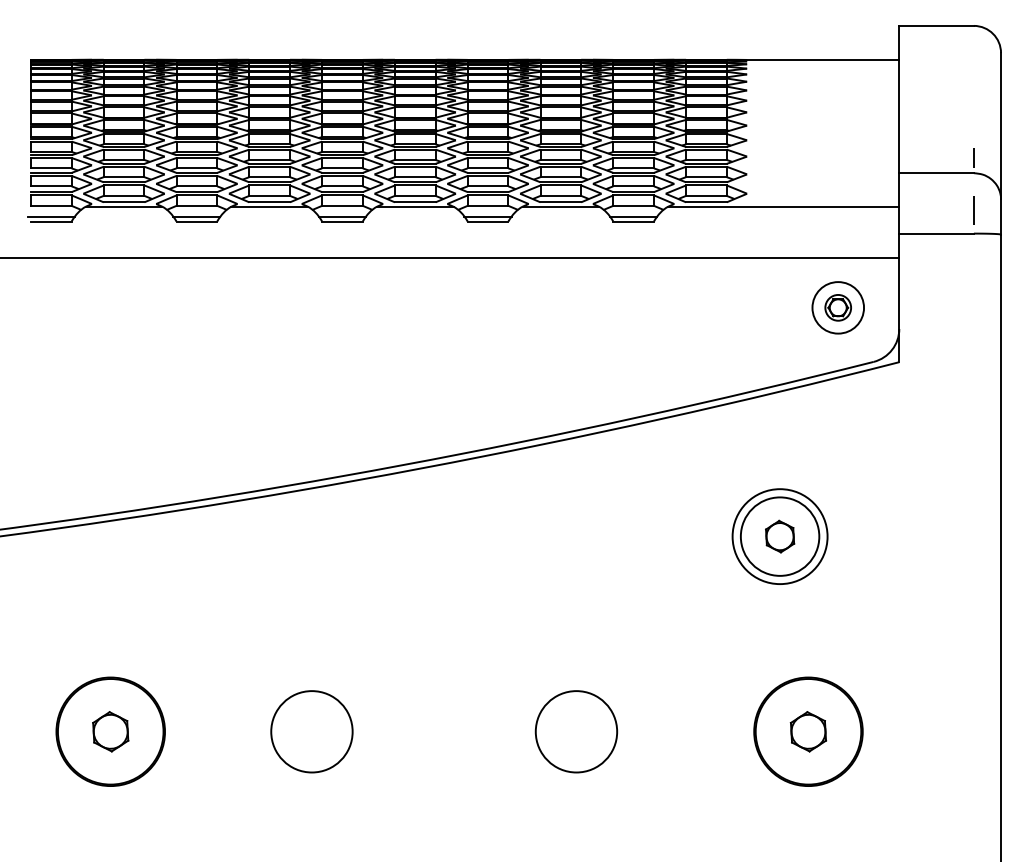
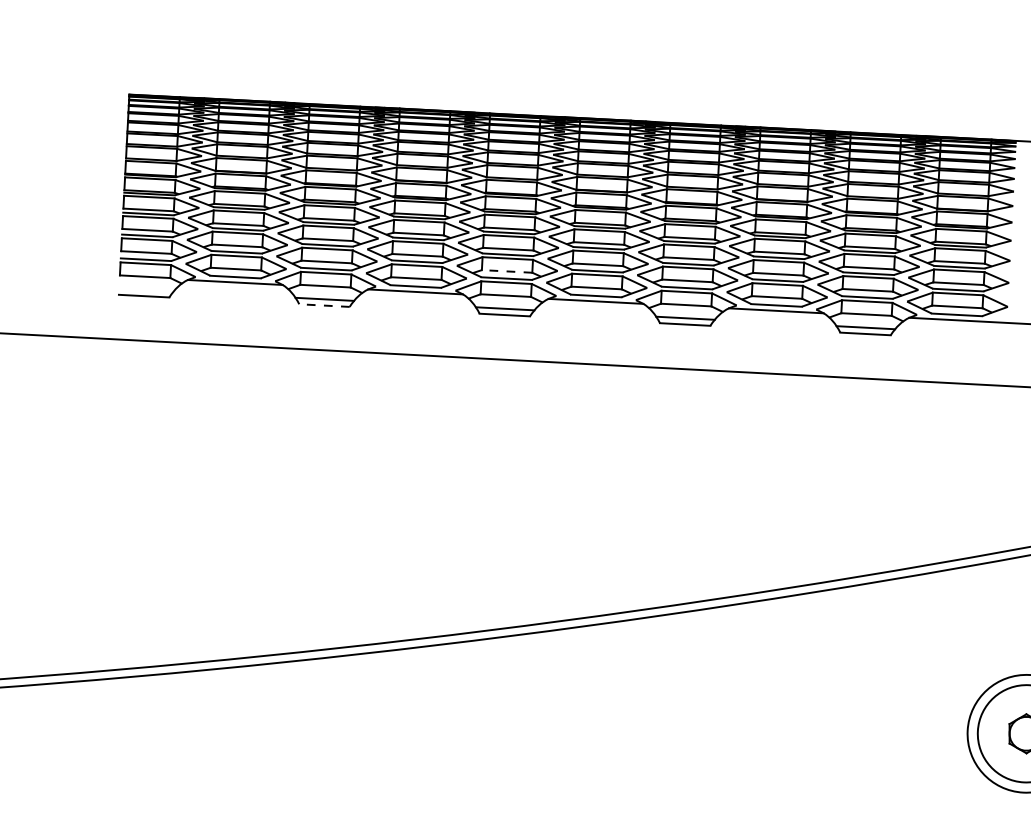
line: (341, 186) -> (505, 271), solid -> dashed
line: (50, 216) -> (143, 289), removed
line: (196, 221) -> (324, 305), solid -> dashed

